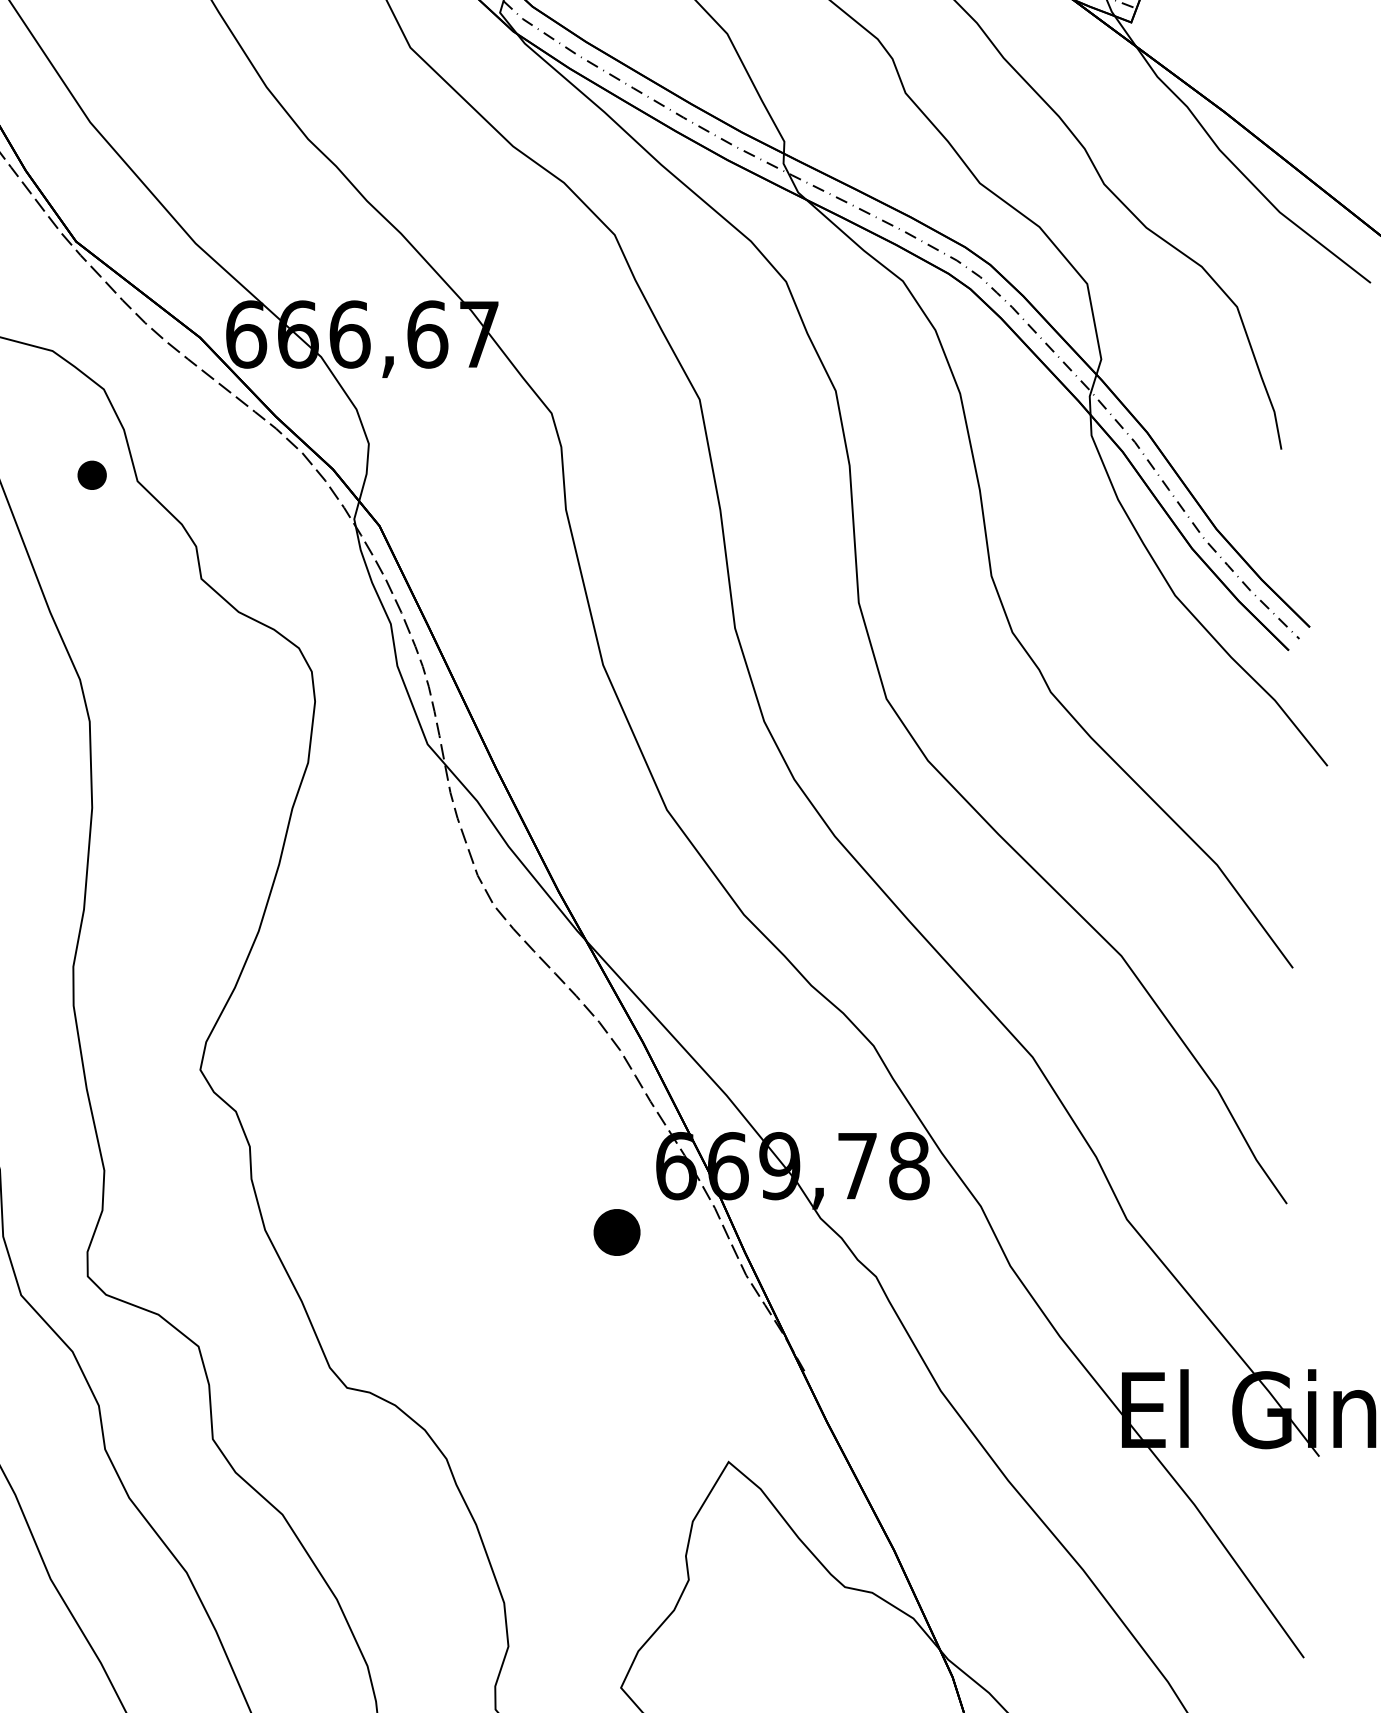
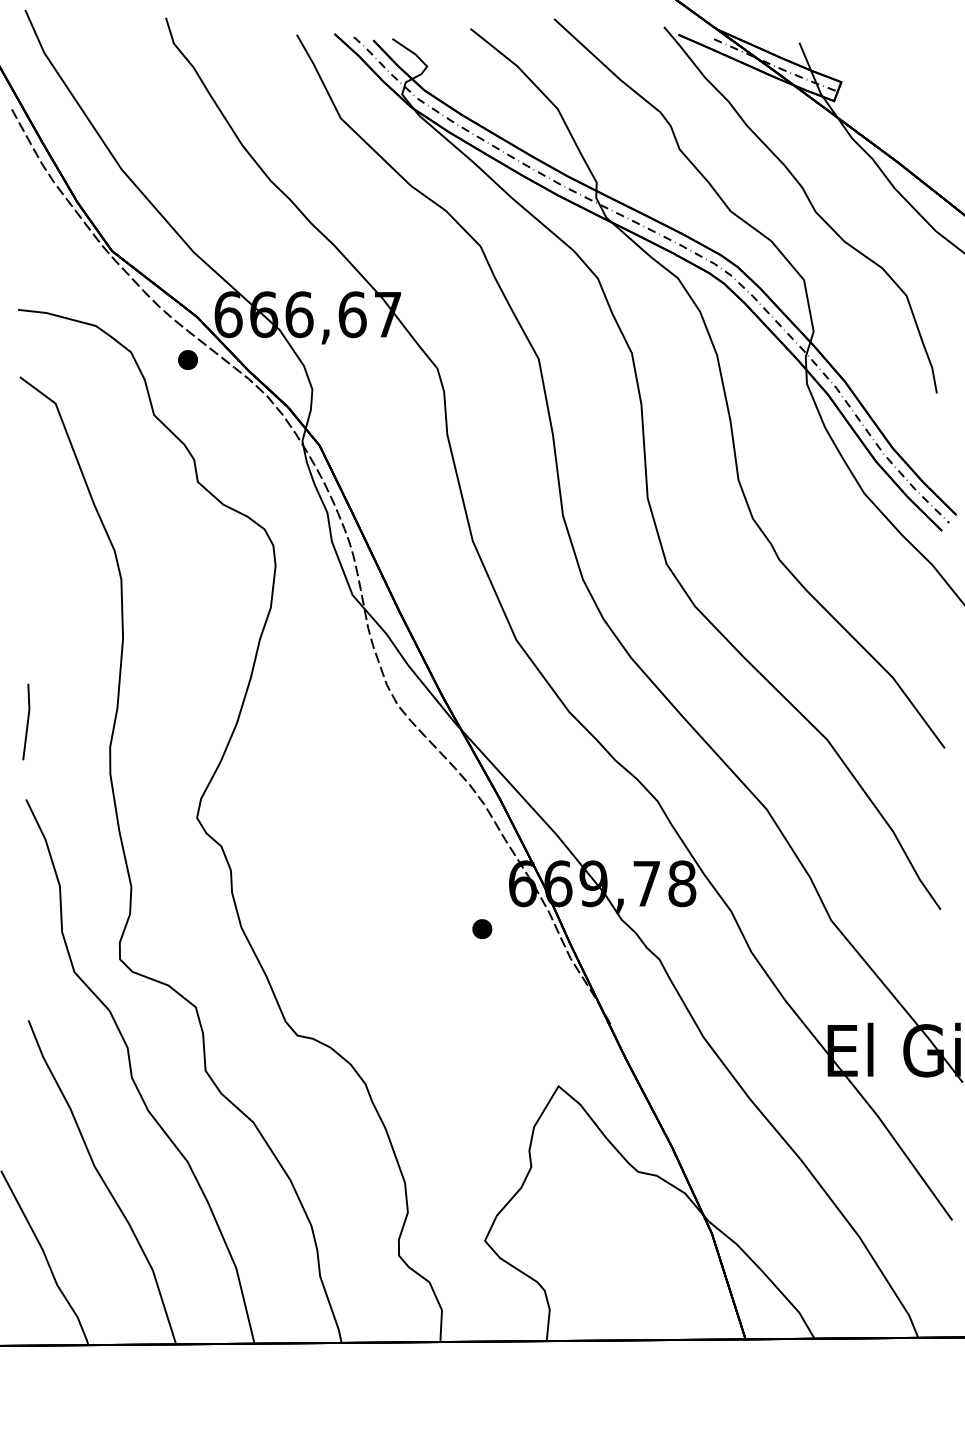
part: (91, 474) -> (187, 359), moved
part: (617, 1231) -> (482, 928), size x0.62

